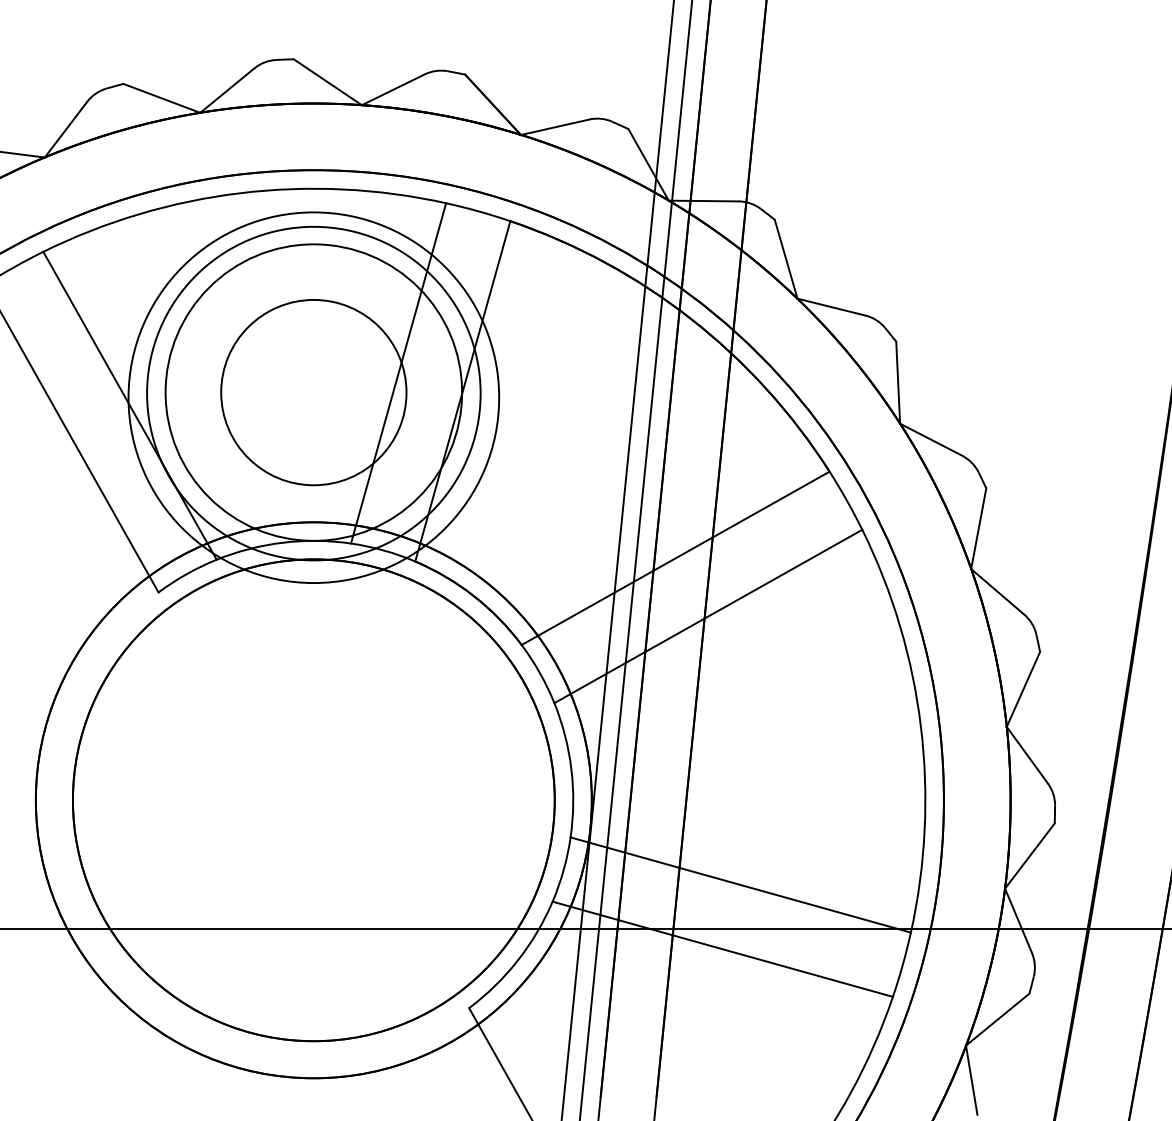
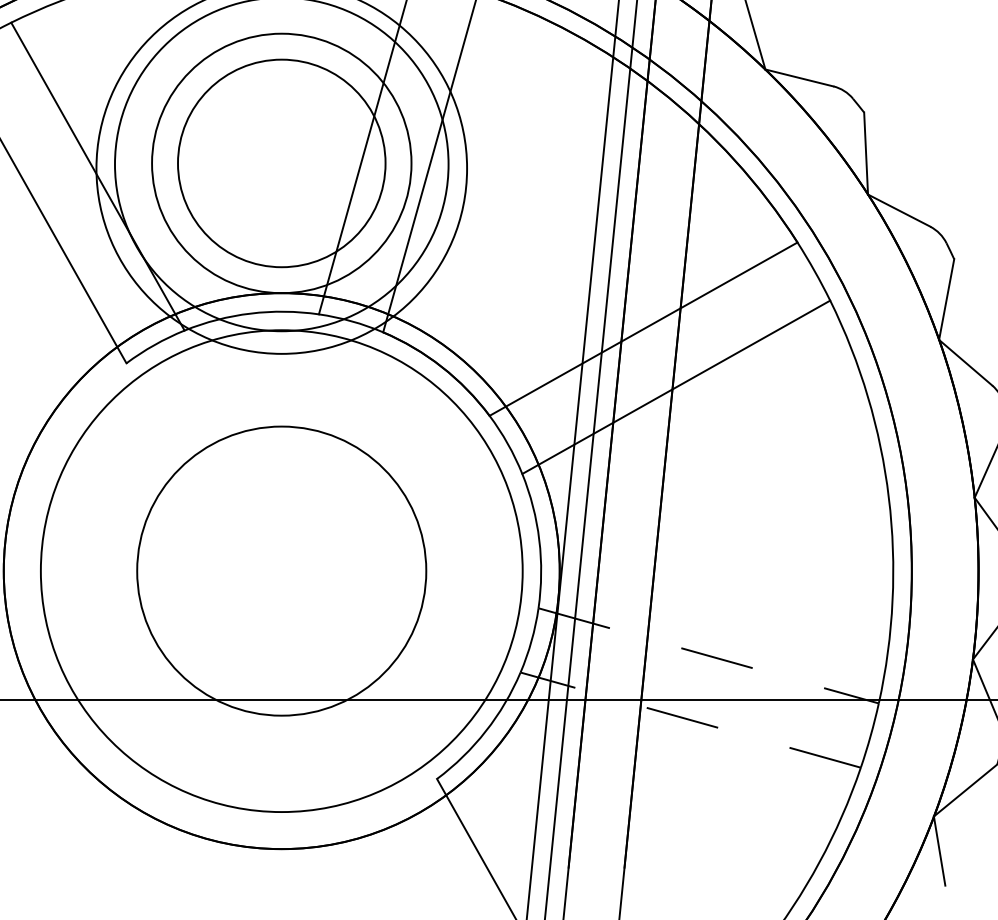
circle: (313, 392) -> (281, 163), size x0.7
circle: (313, 392) -> (281, 163), size x1.4
circle: (313, 800) -> (281, 571), size x0.6
line: (740, 885) -> (708, 656), solid -> dashed
line: (722, 949) -> (690, 720), solid -> dashed

